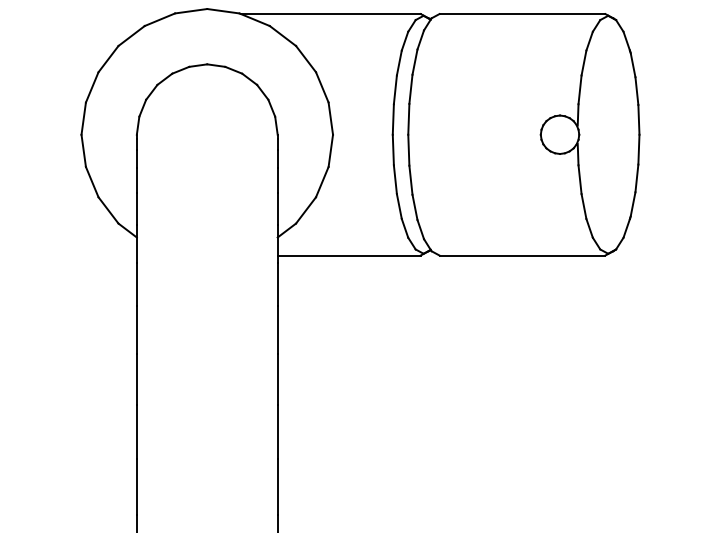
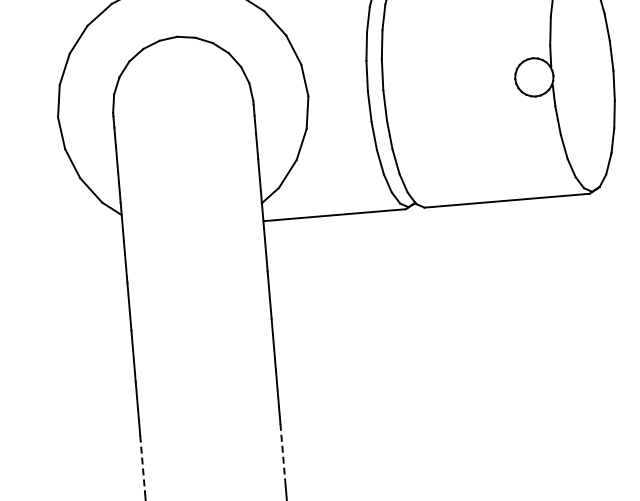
line: (136, 487) -> (142, 463), solid -> dashed
line: (277, 487) -> (282, 452), solid -> dashed

